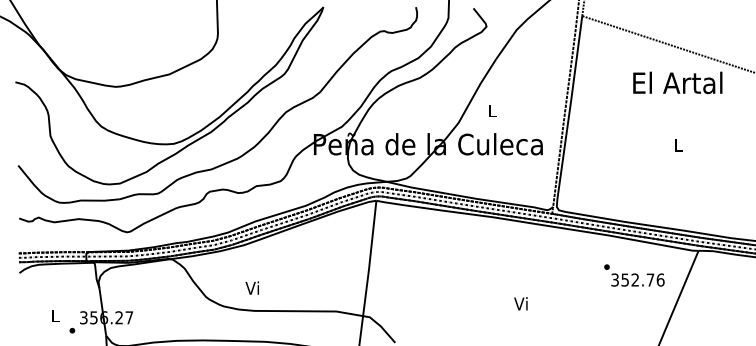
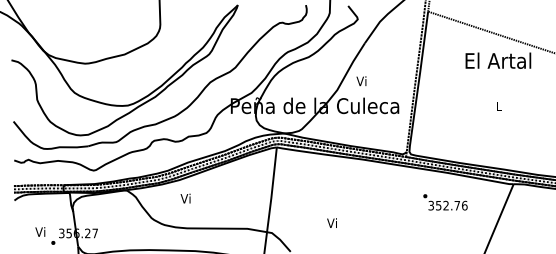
text: (491, 111) -> (361, 81), L -> Vi
text: (634, 275) -> (445, 202), moved
text: (252, 287) -> (185, 198), moved
text: (520, 302) -> (331, 222), moved
text: (54, 315) -> (40, 231), L -> Vi

